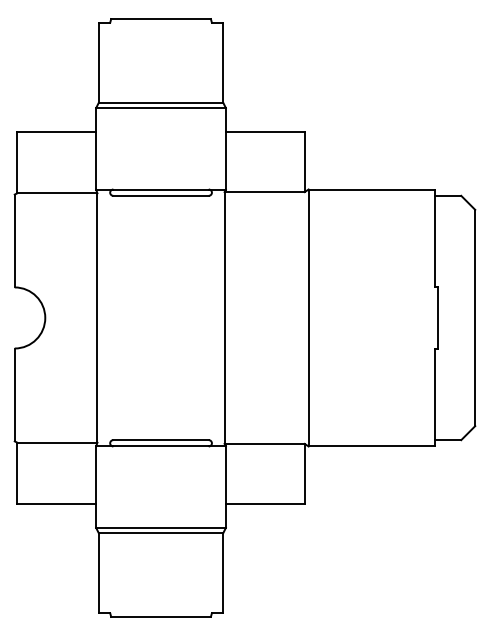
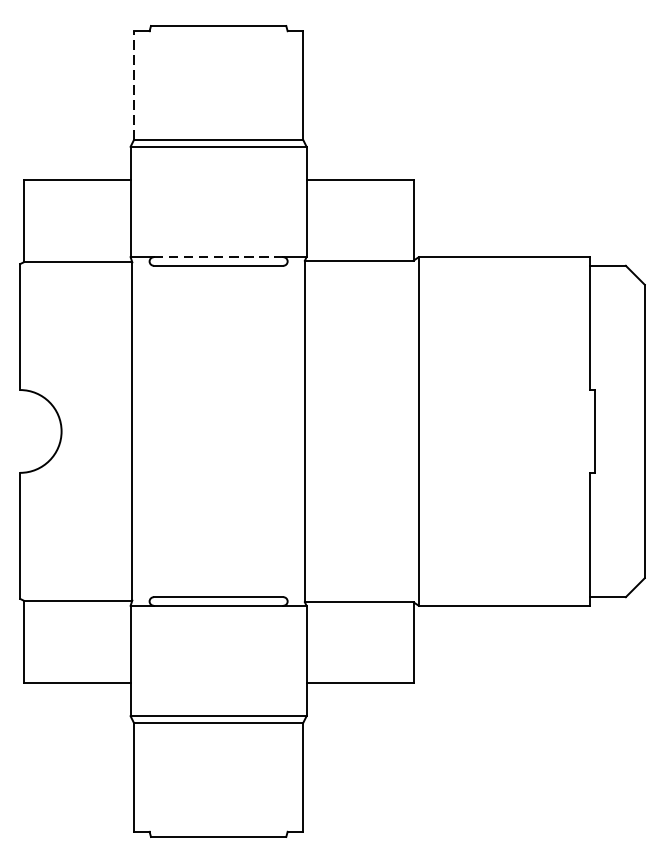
line: (98, 62) -> (133, 84), solid -> dashed
line: (161, 189) -> (219, 257), solid -> dashed

